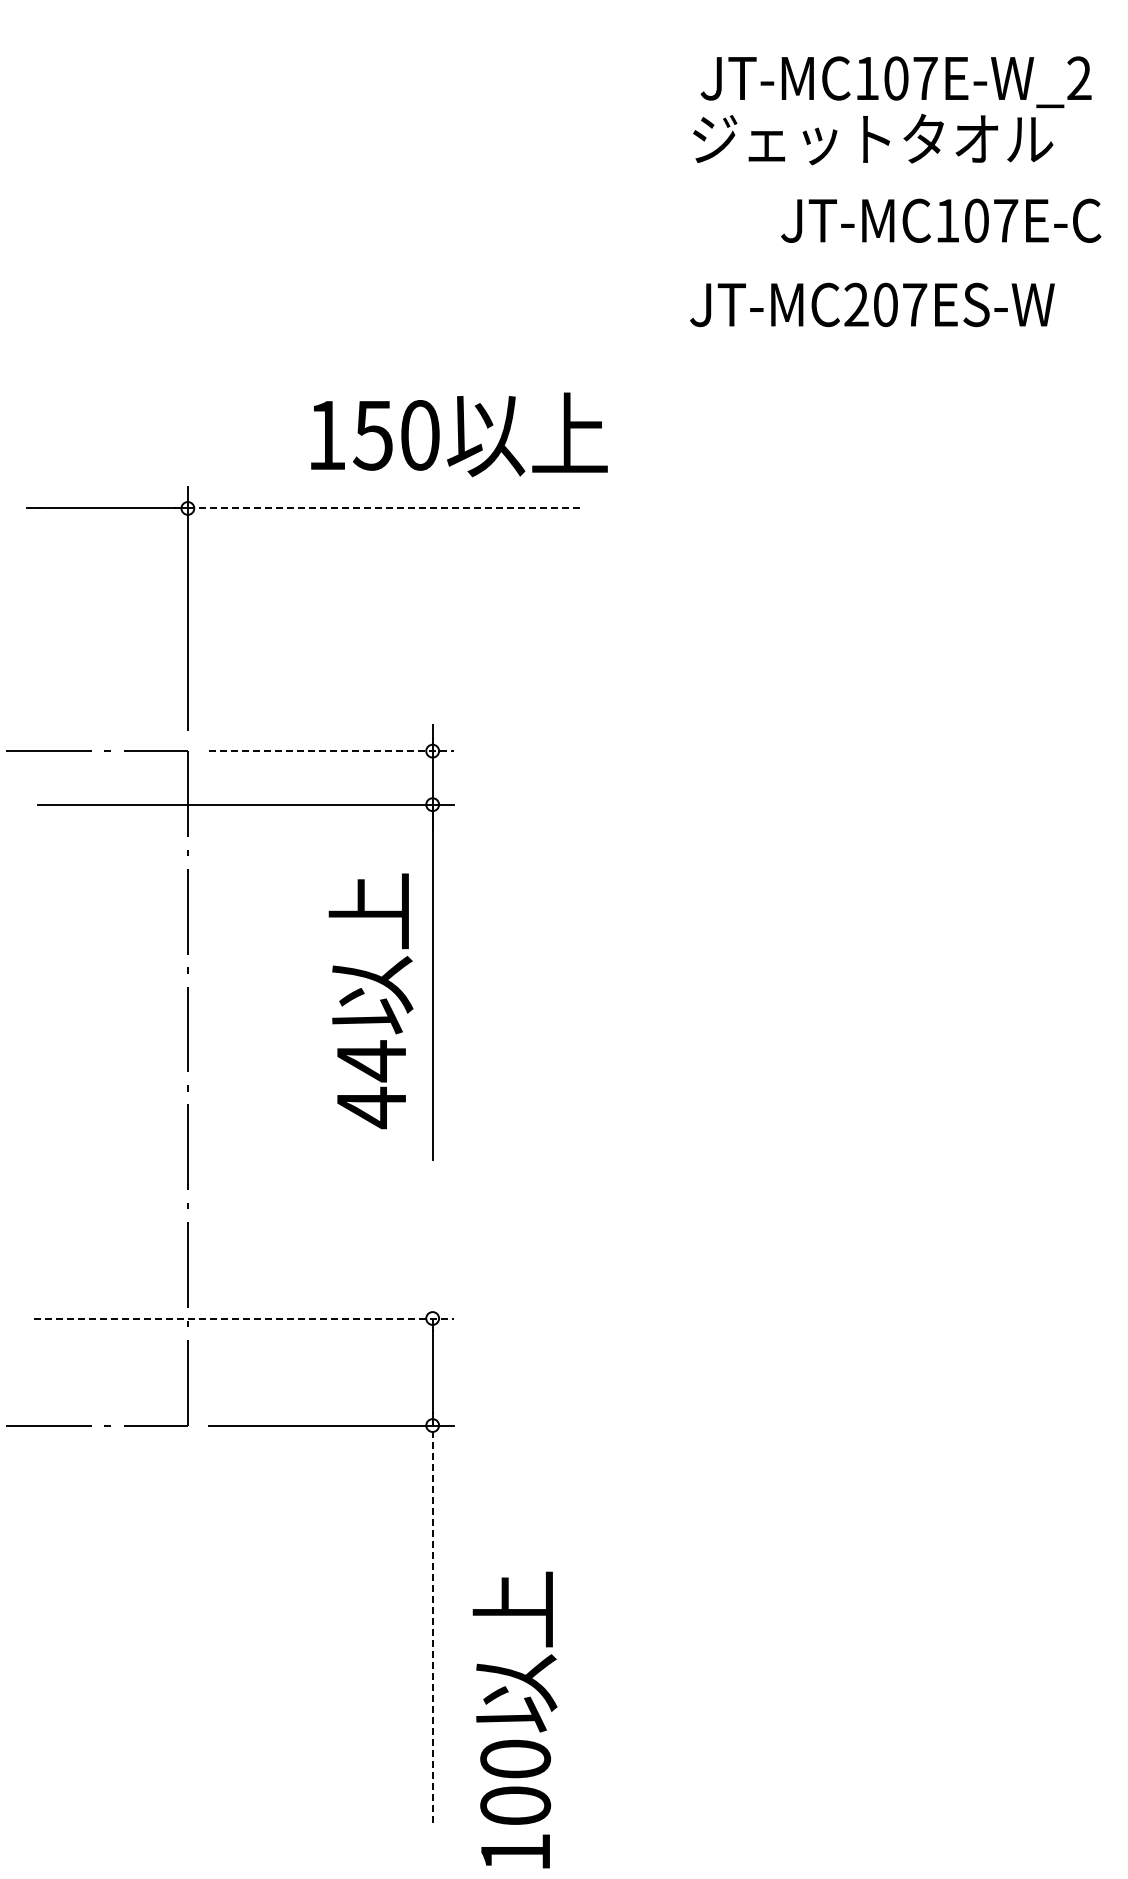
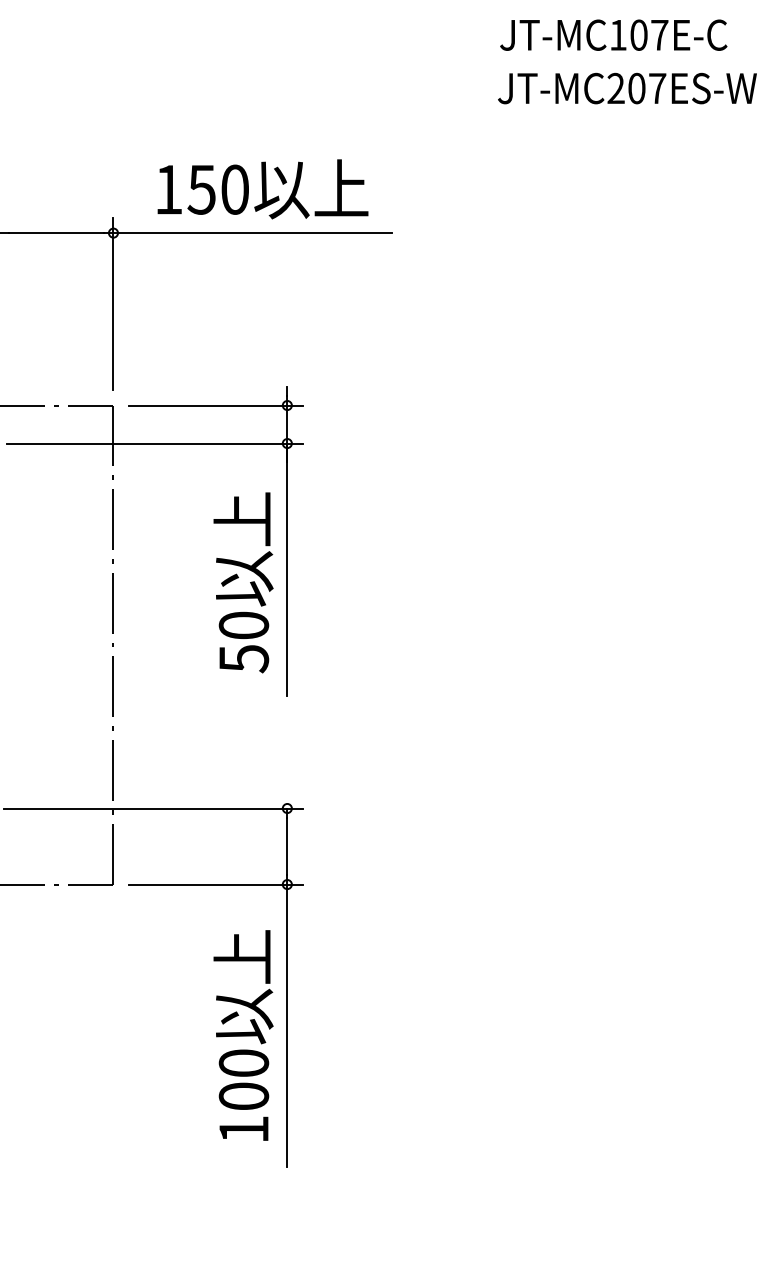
text: (941, 220) -> (613, 34), moved
text: (872, 304) -> (627, 88), moved
text: (459, 434) -> (263, 189), moved
line: (383, 508) -> (252, 233), dashed -> solid
line: (332, 751) -> (216, 405), dashed -> solid
text: (371, 1084) -> (243, 642), 44 -> 50
line: (244, 1318) -> (153, 808), dashed -> solid
line: (432, 1624) -> (287, 1025), dashed -> solid
text: (514, 1719) -> (243, 1035), moved

